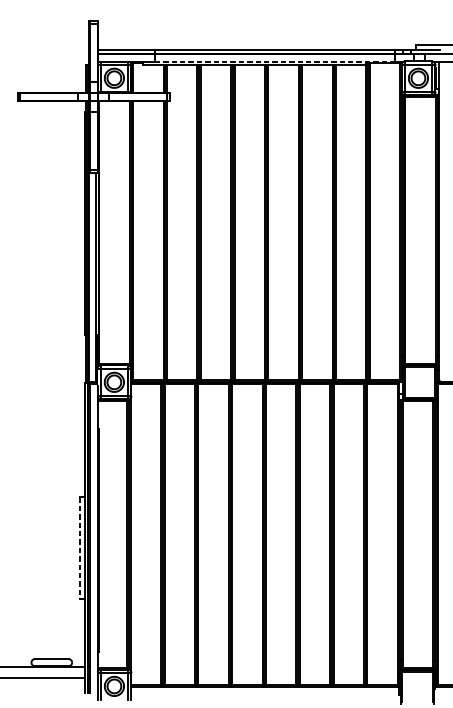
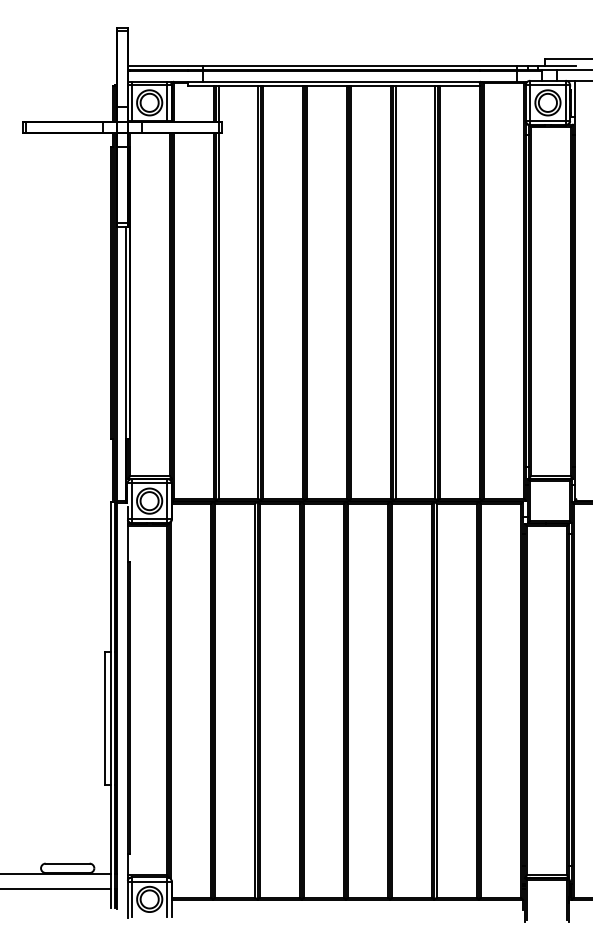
line: (275, 61) -> (360, 81), dashed -> solid
line: (80, 548) -> (105, 718), dashed -> solid

